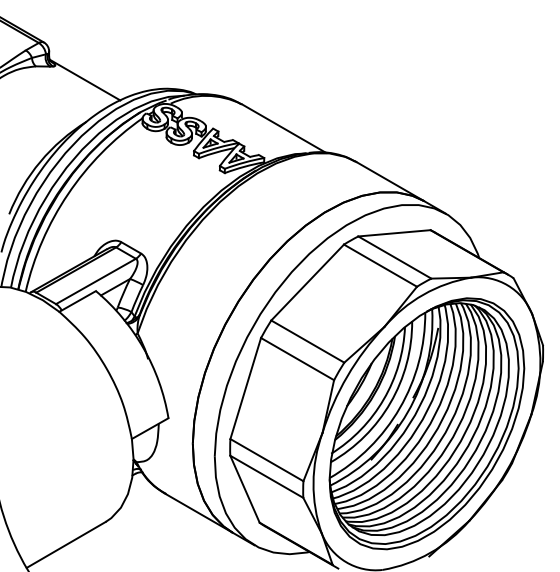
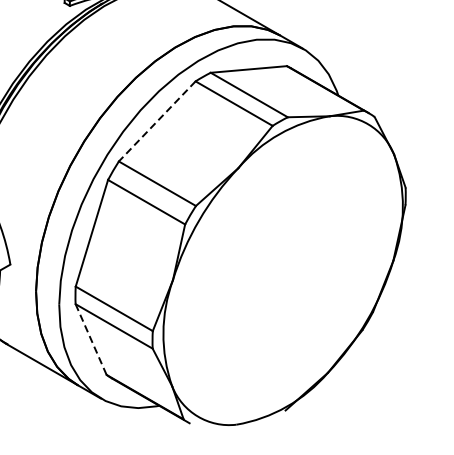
line: (307, 282) -> (157, 121), solid -> dashed
part: (426, 423) -> (282, 270), removed
line: (244, 489) -> (90, 339), solid -> dashed

